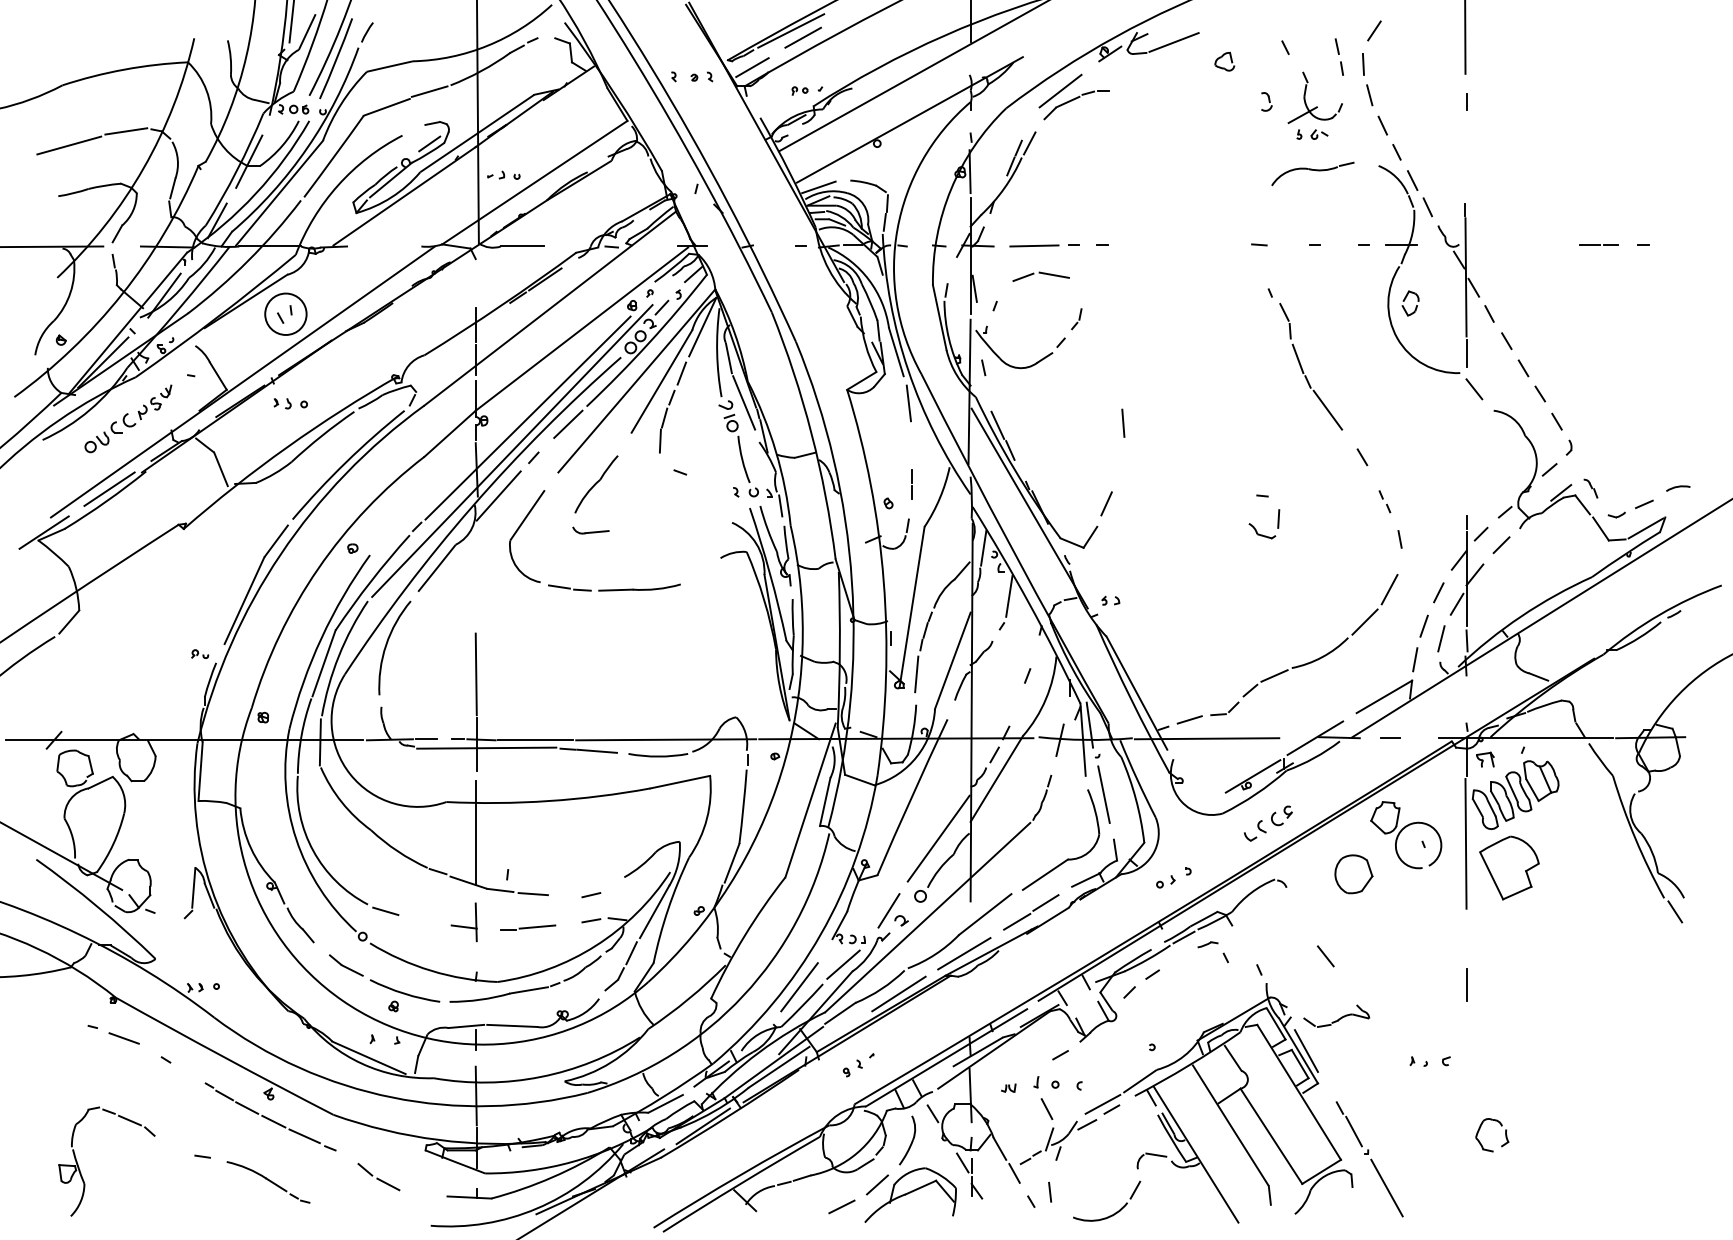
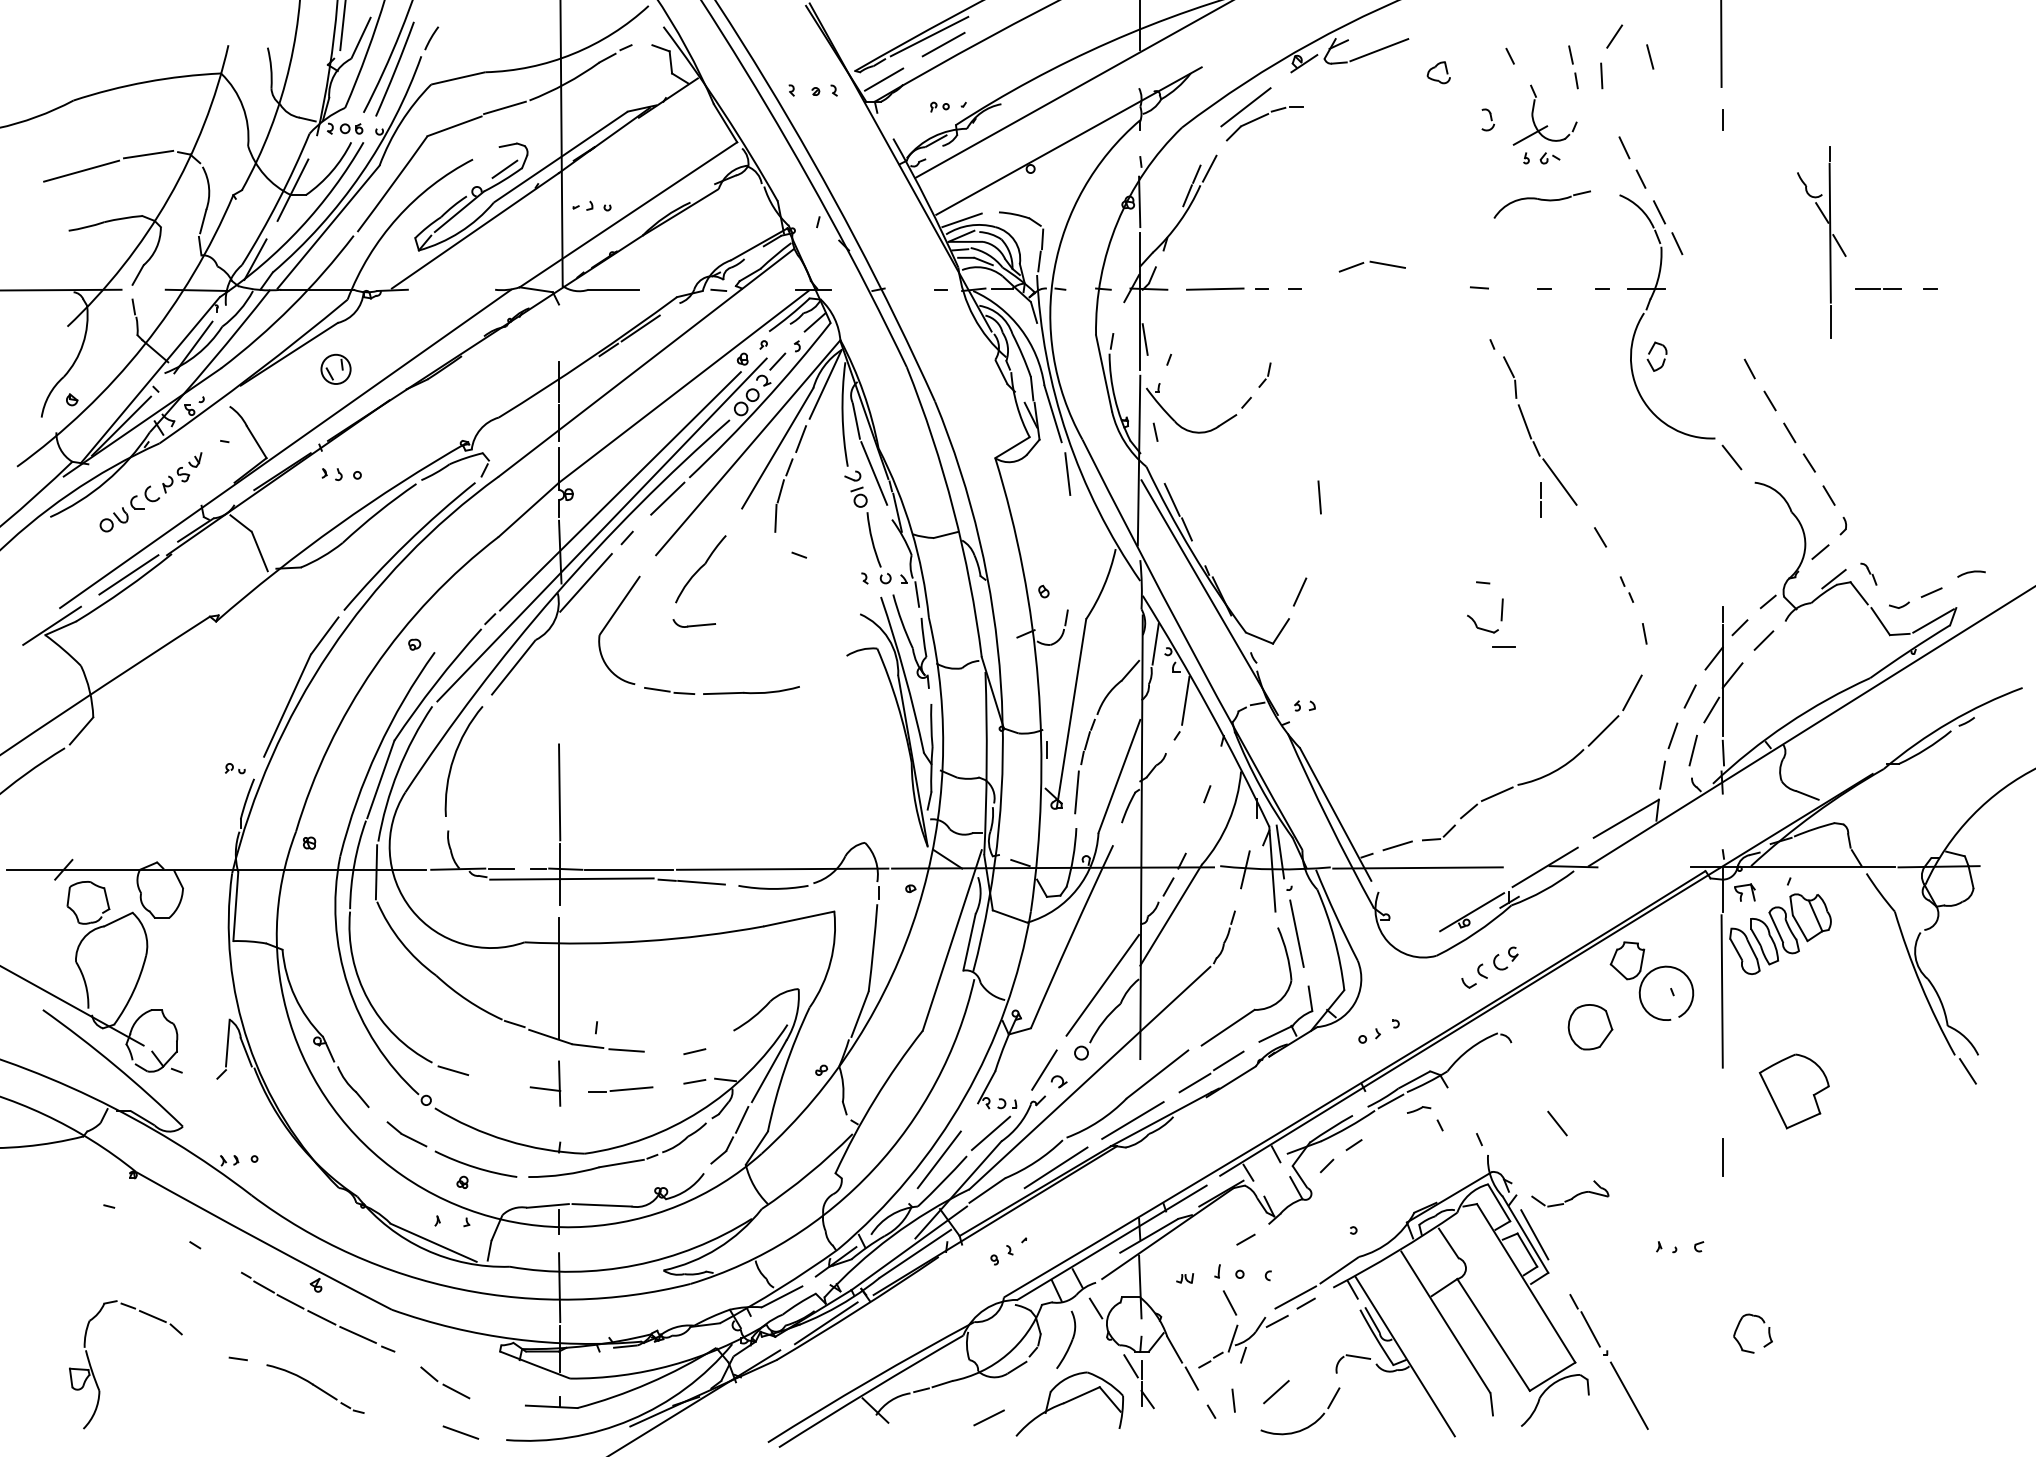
line: (1369, 95) -> (1649, 57), moved
part: (1040, 276) -> (1371, 266), moved
part: (1465, 285) -> (1829, 242), moved
circle: (285, 313) -> (335, 368), size x0.6
line: (911, 483) -> (1540, 498), moved
line: (1390, 737) -> (1504, 645), moved
part: (1509, 867) -> (1794, 1090), moved
line: (123, 1038) -> (460, 1432), moved
line: (877, 1184) -> (1276, 1391), moved

